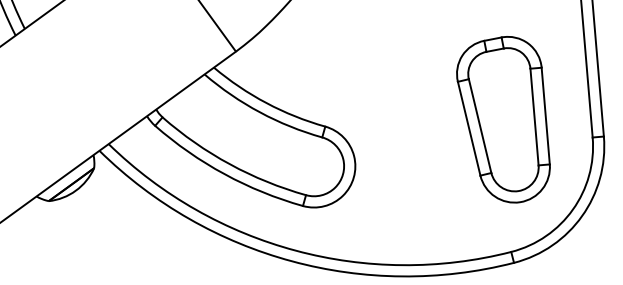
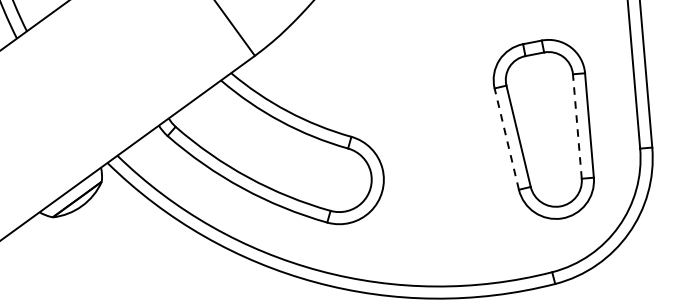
line: (534, 117) -> (577, 127), solid -> dashed
line: (469, 128) -> (507, 138), solid -> dashed

